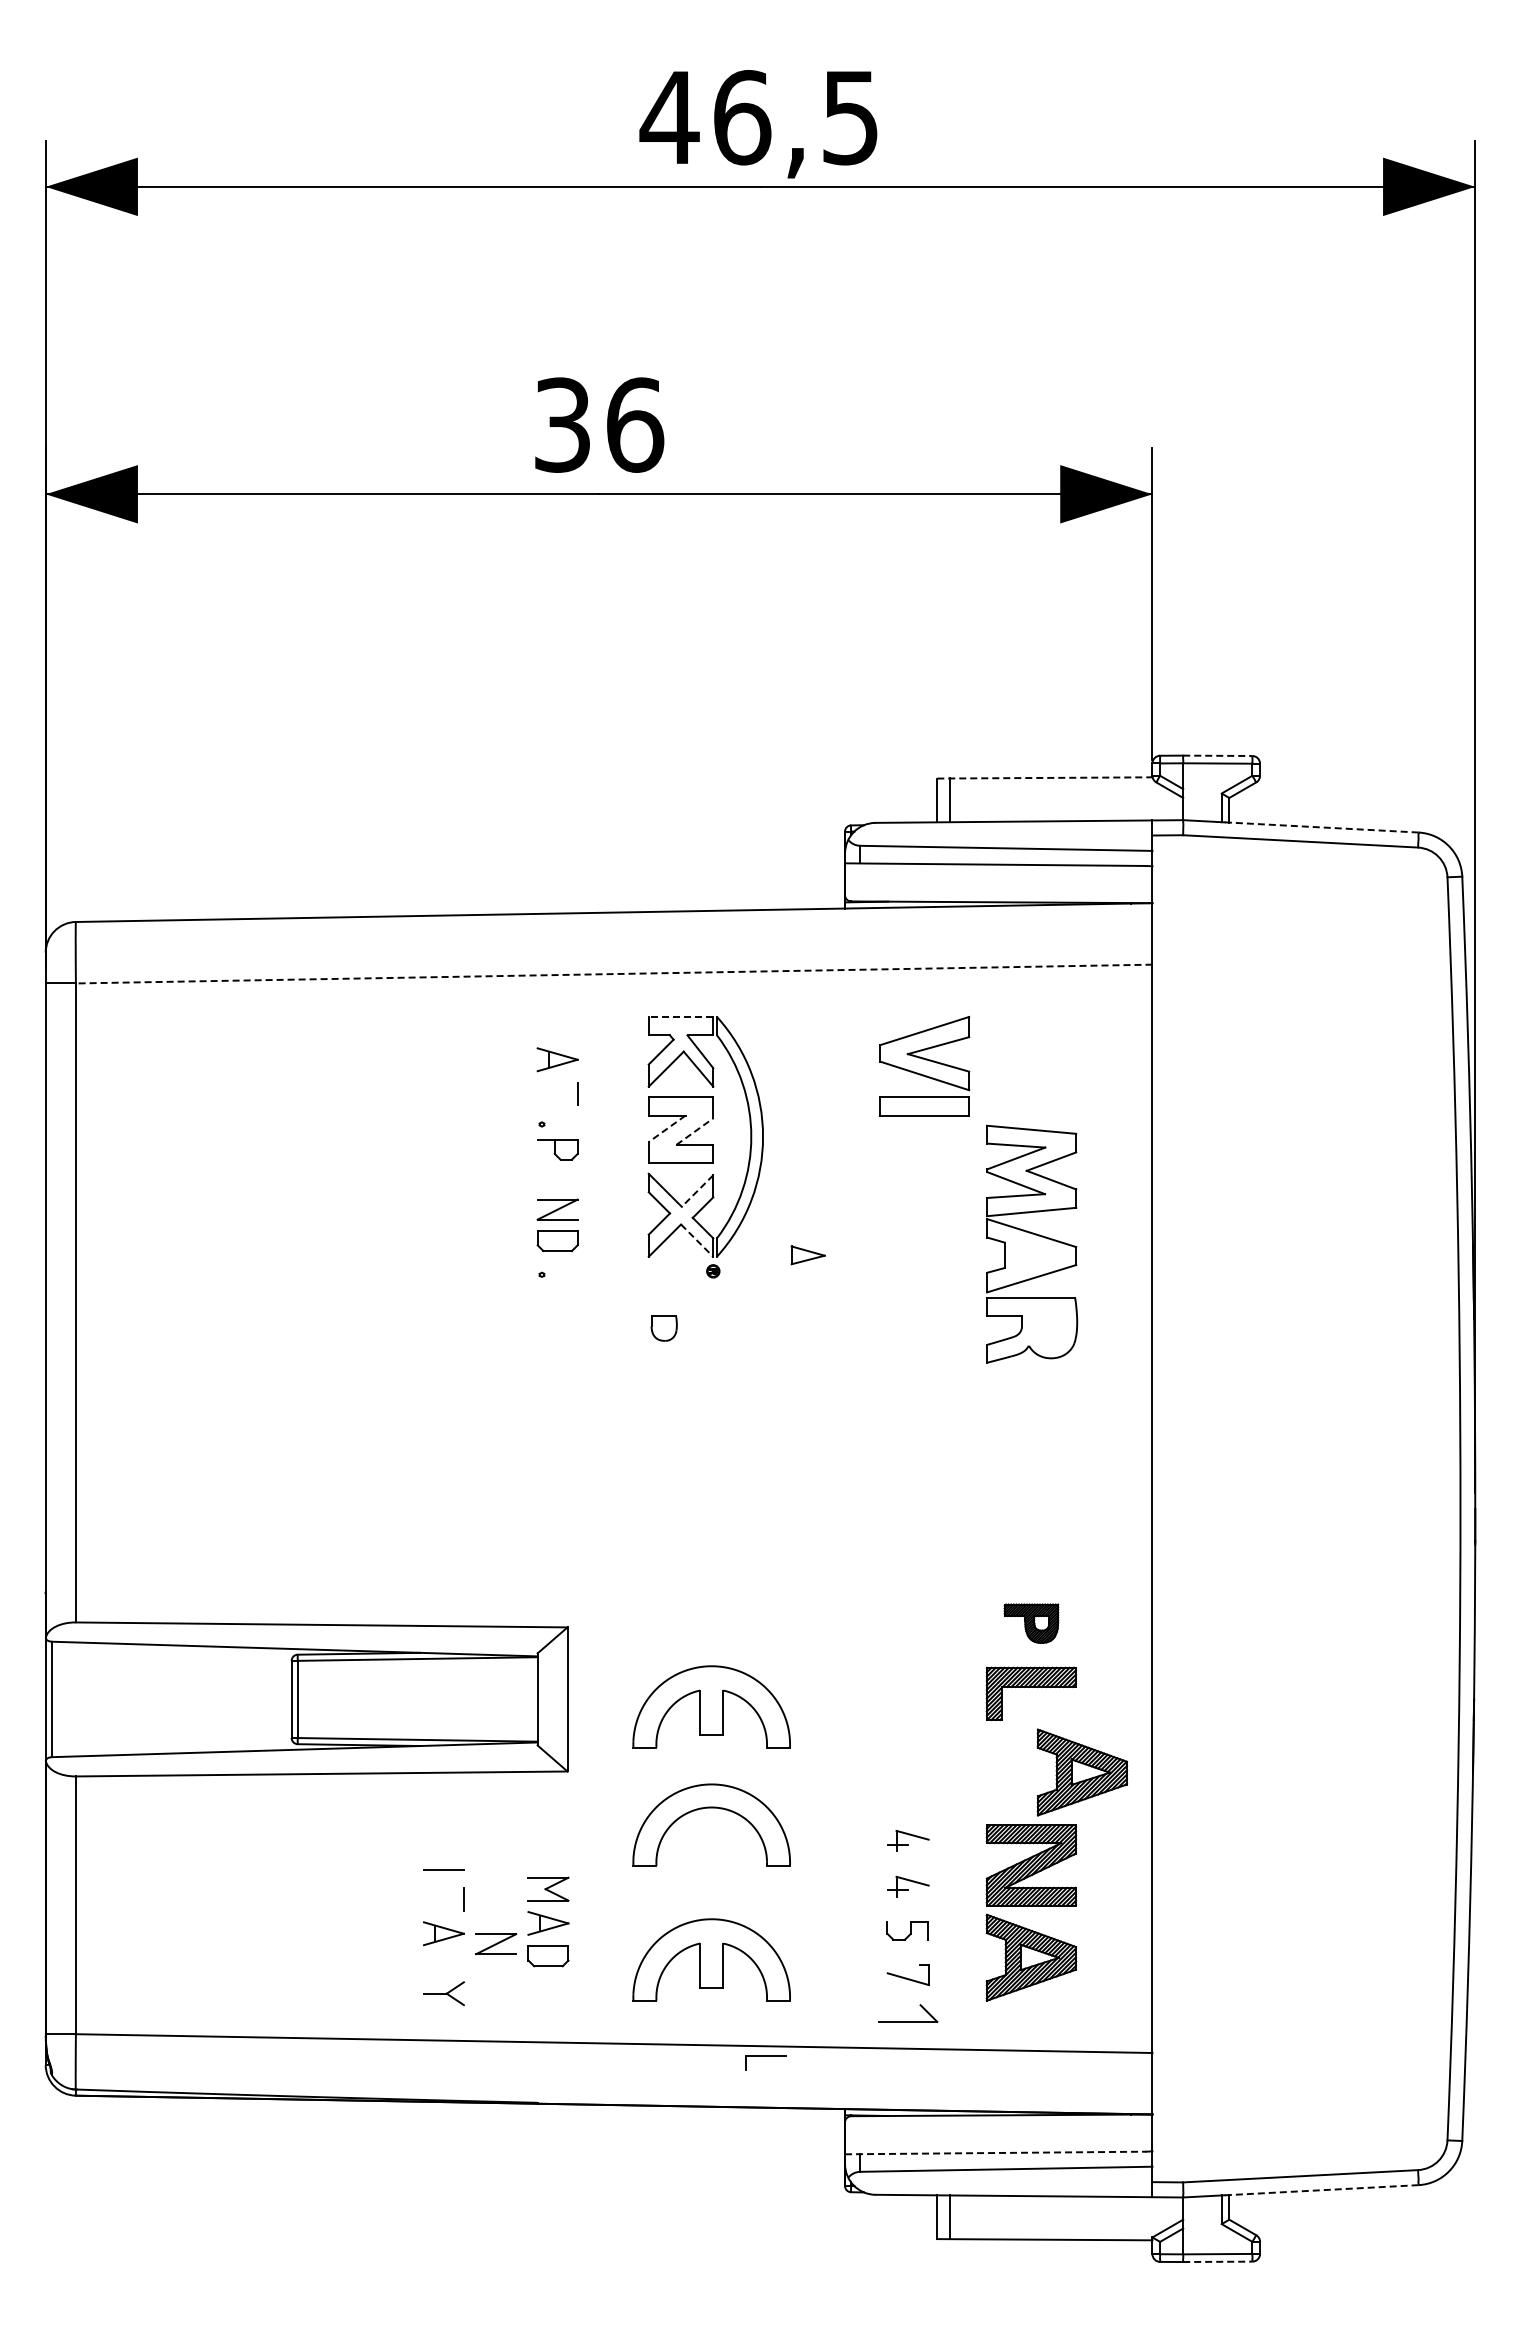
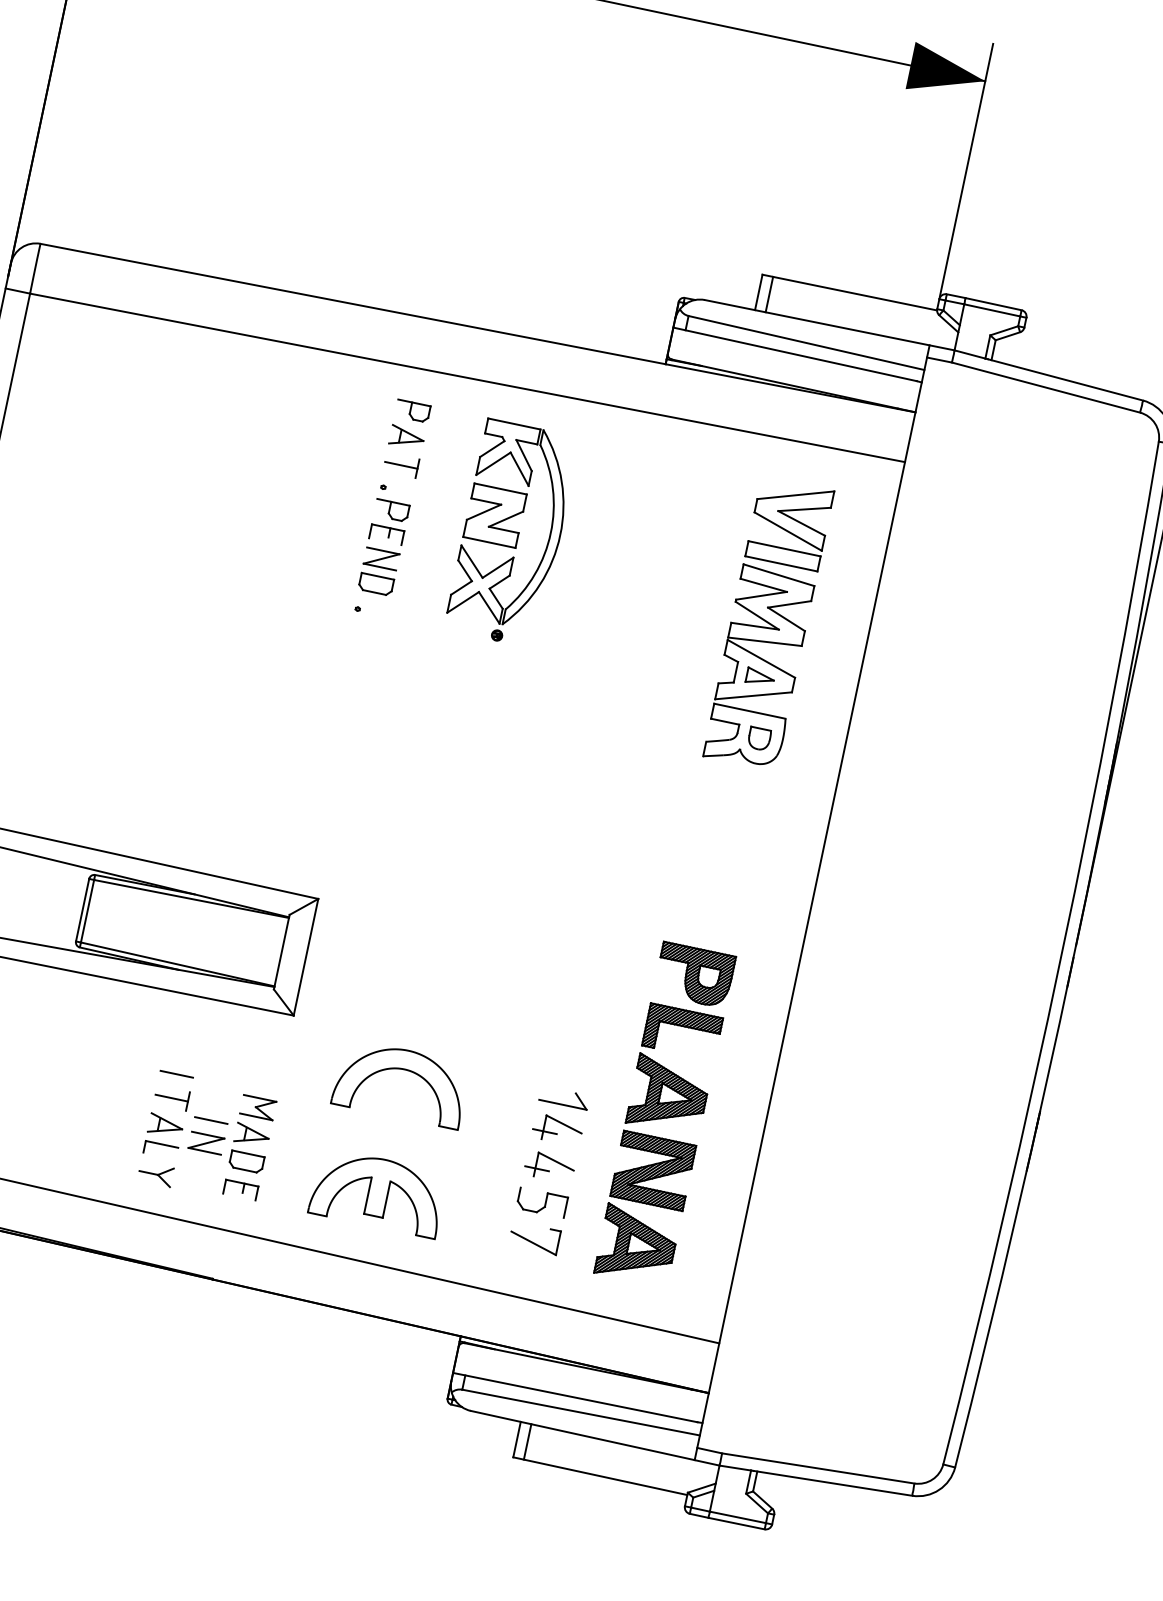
line: (1217, 755) -> (993, 303), dashed -> solid
line: (1044, 777) -> (849, 292), dashed -> solid
line: (1321, 827) -> (1065, 379), dashed -> solid
line: (613, 974) -> (466, 378), dashed -> solid
line: (680, 1016) -> (514, 423), dashed -> solid
part: (557, 1026) -> (412, 410), added
part: (924, 1065) -> (789, 523), moved
line: (557, 1094) -> (401, 465), added
line: (667, 1128) -> (484, 512), dashed -> solid
line: (694, 1131) -> (505, 519), dashed -> solid
part: (557, 1179) -> (386, 534), added
line: (697, 1191) -> (497, 568), dashed -> solid
line: (697, 1240) -> (489, 607), dashed -> solid
part: (807, 1255) -> (759, 677), moved
part: (663, 1328) -> (758, 738), moved
part: (1031, 1623) -> (694, 974), size x1.67
part: (711, 1706) -> (421, 987), removed
part: (1082, 1772) -> (669, 1095), moved
part: (908, 1840) -> (558, 1129), size x1.43
part: (908, 1886) -> (550, 1166), size x1.43
line: (443, 1899) -> (171, 1098), added
line: (496, 1916) -> (211, 1120), added
part: (907, 1930) -> (541, 1202), size x1.43
part: (908, 1974) -> (535, 1238), size x1.43
part: (547, 1990) -> (240, 1189), added
part: (908, 2021) -> (563, 1104), moved
part: (765, 2062) -> (160, 1149), moved
line: (995, 2153) -> (575, 1397), dashed -> solid
line: (1321, 2190) -> (832, 1483), dashed -> solid
line: (1217, 2261) -> (736, 1523), dashed -> solid

